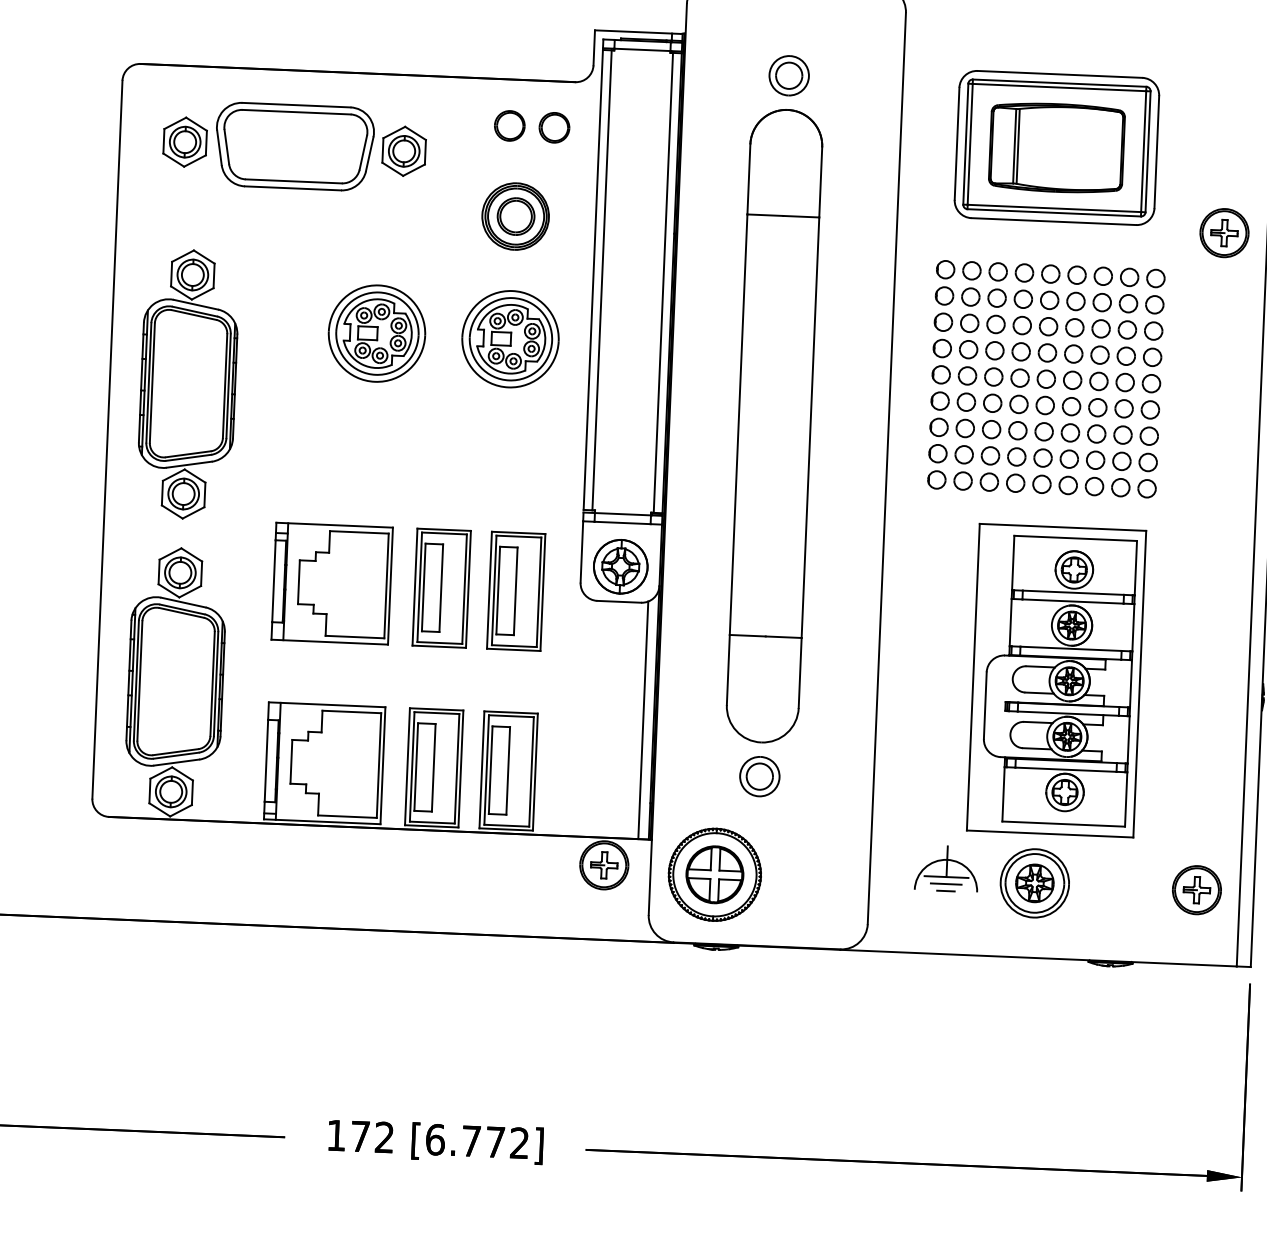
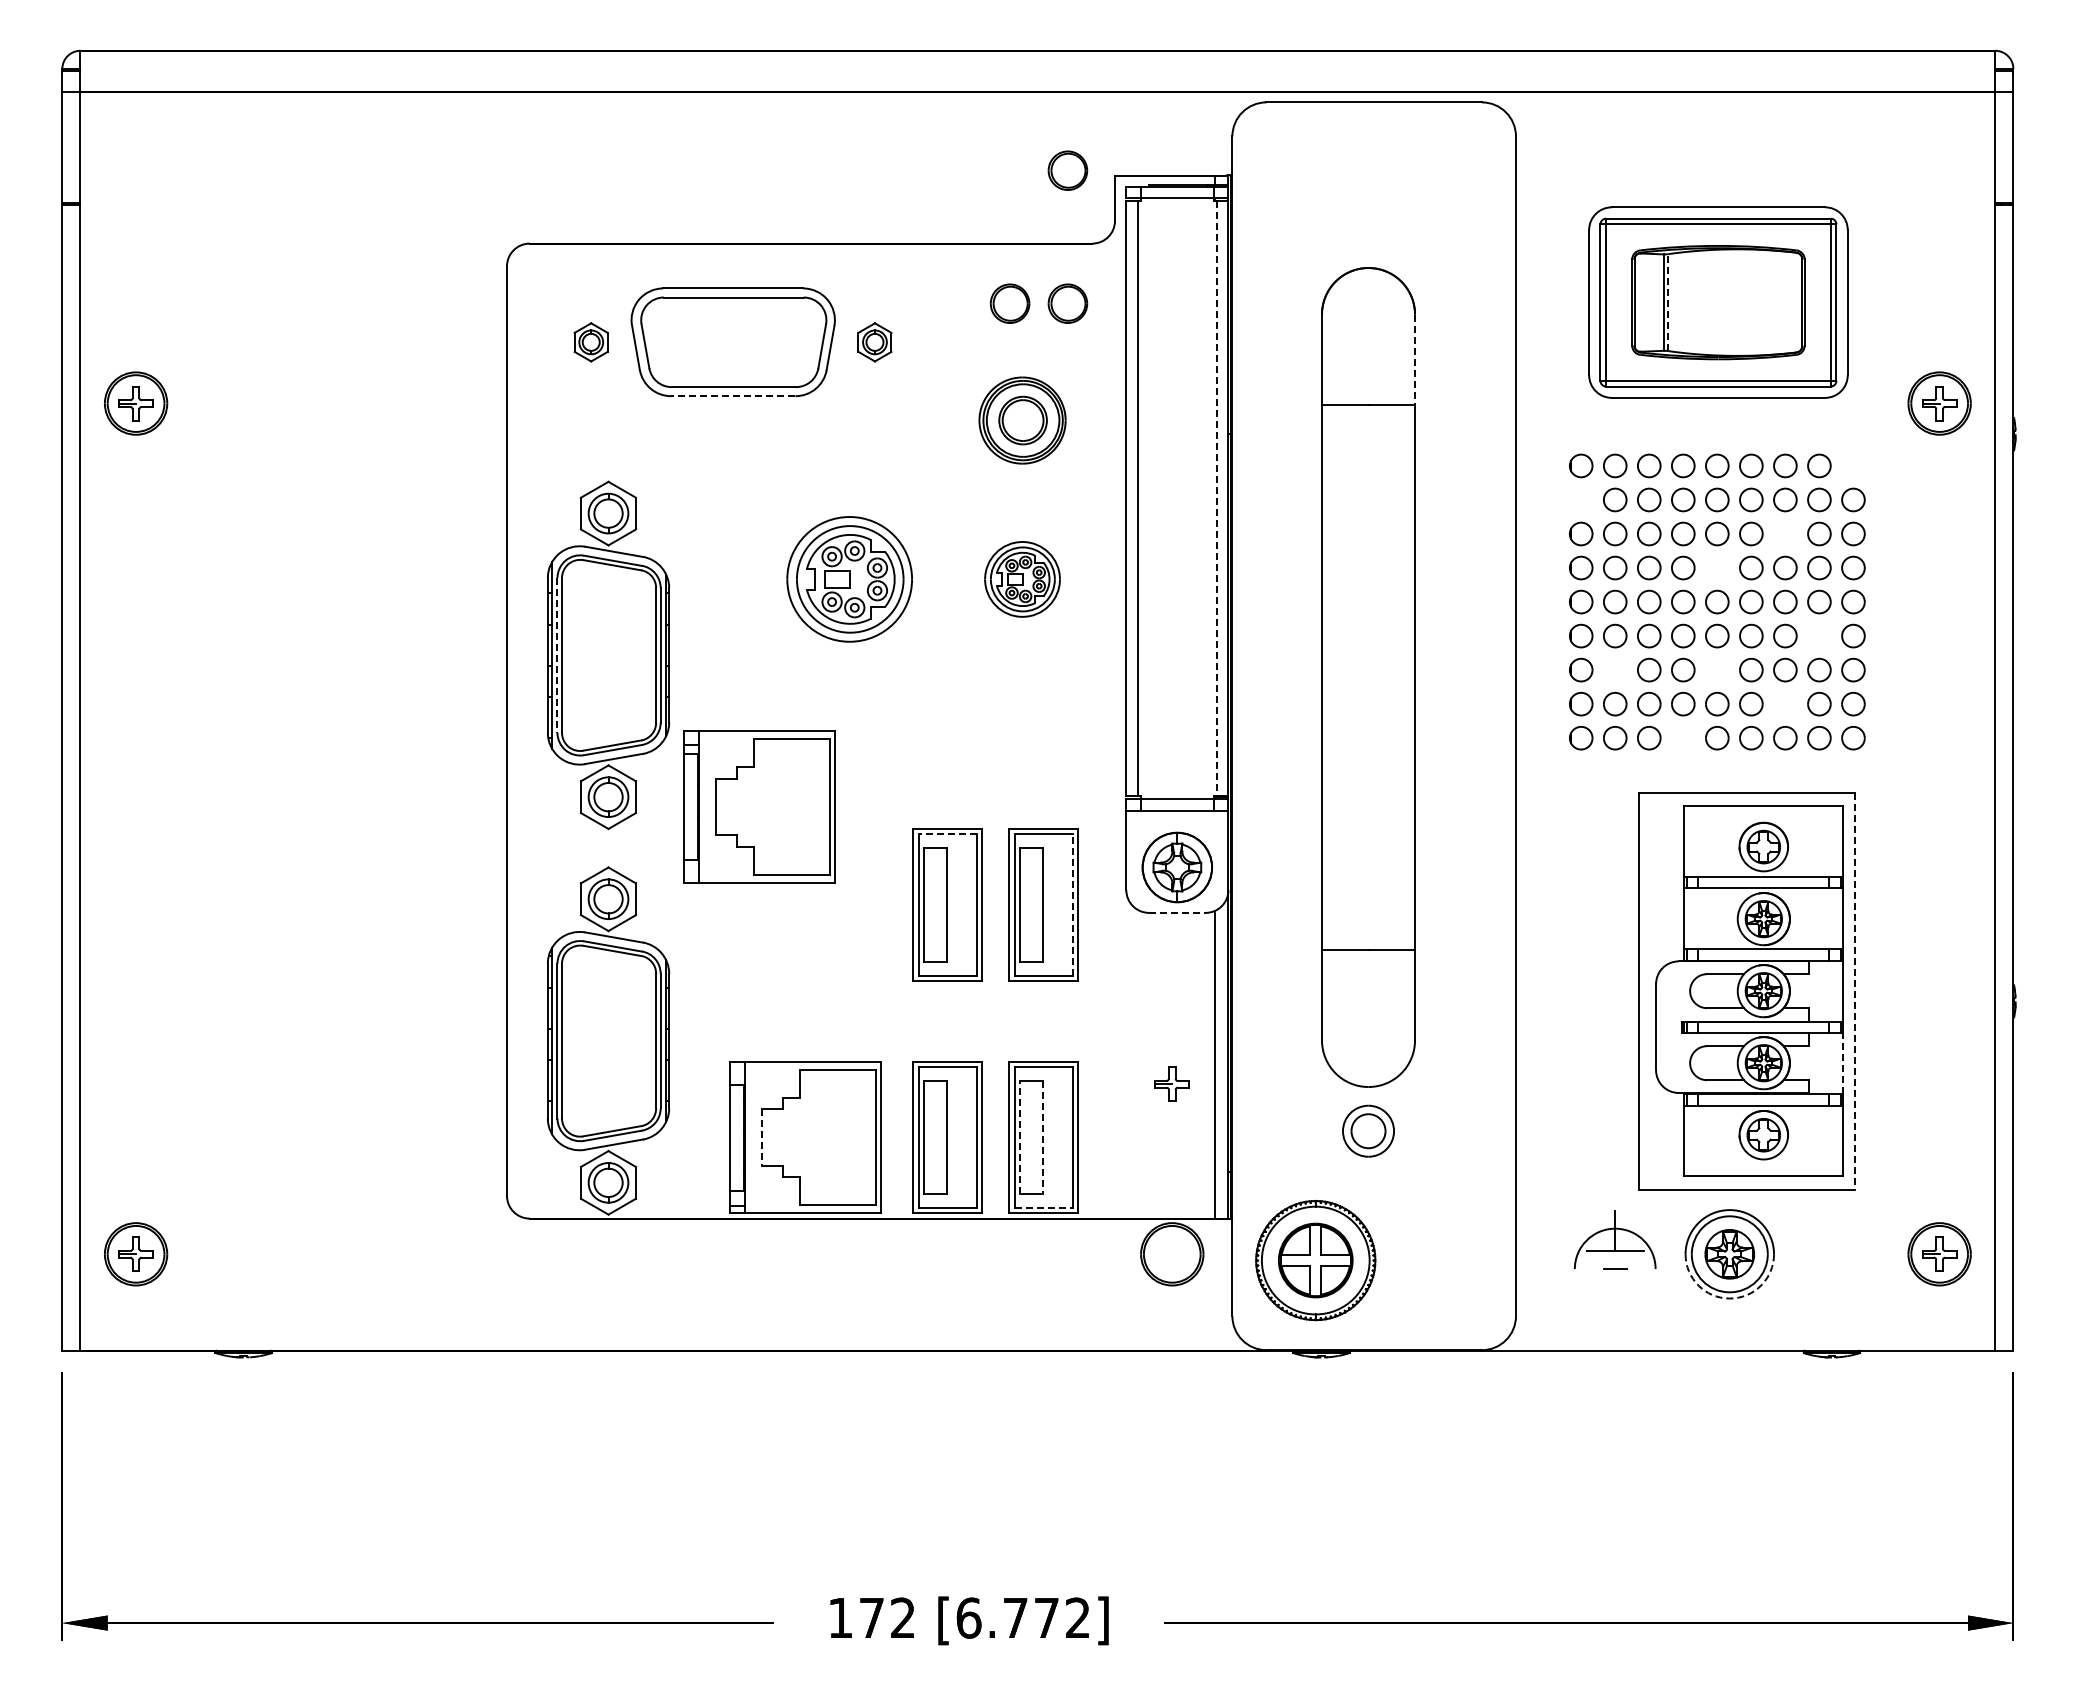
part: (558, 24) -> (1067, 170), added
part: (789, 75) -> (1368, 223), removed
part: (184, 142) -> (590, 342), size x0.6
line: (1018, 146) -> (1668, 302), solid -> dashed
part: (403, 151) -> (874, 342), size x0.6
line: (821, 182) -> (1415, 360), solid -> dashed
line: (292, 188) -> (732, 396), solid -> dashed
part: (1155, 278) -> (1853, 465), removed
line: (663, 283) -> (1217, 498), solid -> dashed
part: (944, 295) -> (1581, 499), removed
part: (1101, 328) -> (1785, 533), removed
part: (510, 339) -> (1022, 579), size x0.6
part: (1047, 352) -> (1717, 567), removed
line: (148, 382) -> (557, 655), solid -> dashed
part: (1124, 408) -> (1819, 635), removed
part: (965, 428) -> (1615, 669), removed
part: (1044, 431) -> (1717, 669), removed
part: (1095, 459) -> (1785, 703), removed
part: (1015, 483) -> (1683, 738), removed
line: (444, 533) -> (947, 834), solid -> dashed
part: (332, 583) -> (759, 806), moved
line: (539, 591) -> (1073, 904), solid -> dashed
line: (619, 601) -> (1177, 912), solid -> dashed
line: (1139, 684) -> (1854, 991), solid -> dashed
line: (1128, 739) -> (1843, 1063), solid -> dashed
line: (291, 761) -> (762, 1137), solid -> dashed
line: (490, 770) -> (1020, 1137), solid -> dashed
line: (507, 770) -> (1042, 1137), solid -> dashed
line: (507, 825) -> (1044, 1208), solid -> dashed
part: (603, 864) -> (1171, 1083), moved
line: (946, 883) -> (1615, 1259), removed
arc: (1033, 917) -> (1729, 1298), solid -> dashed

